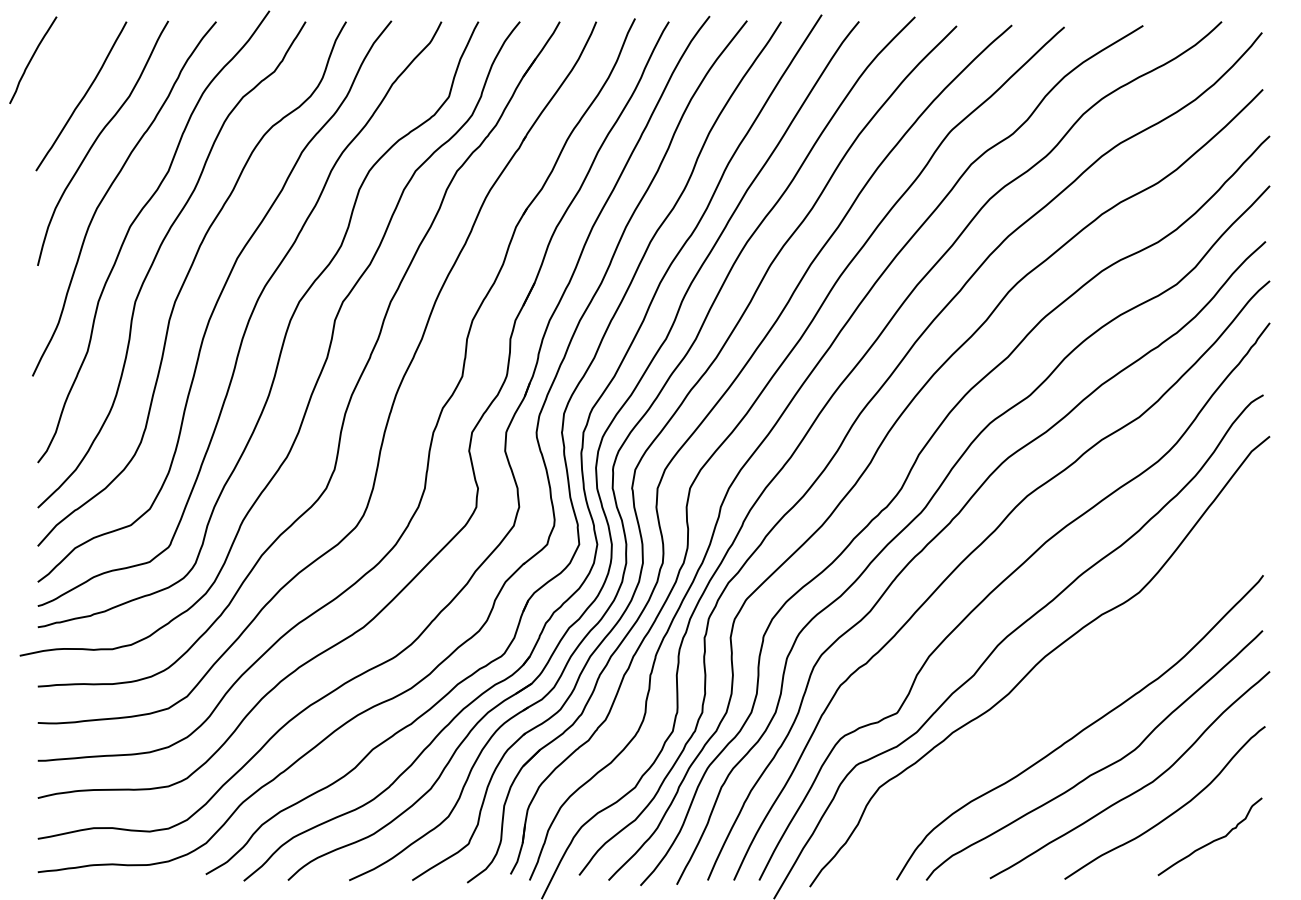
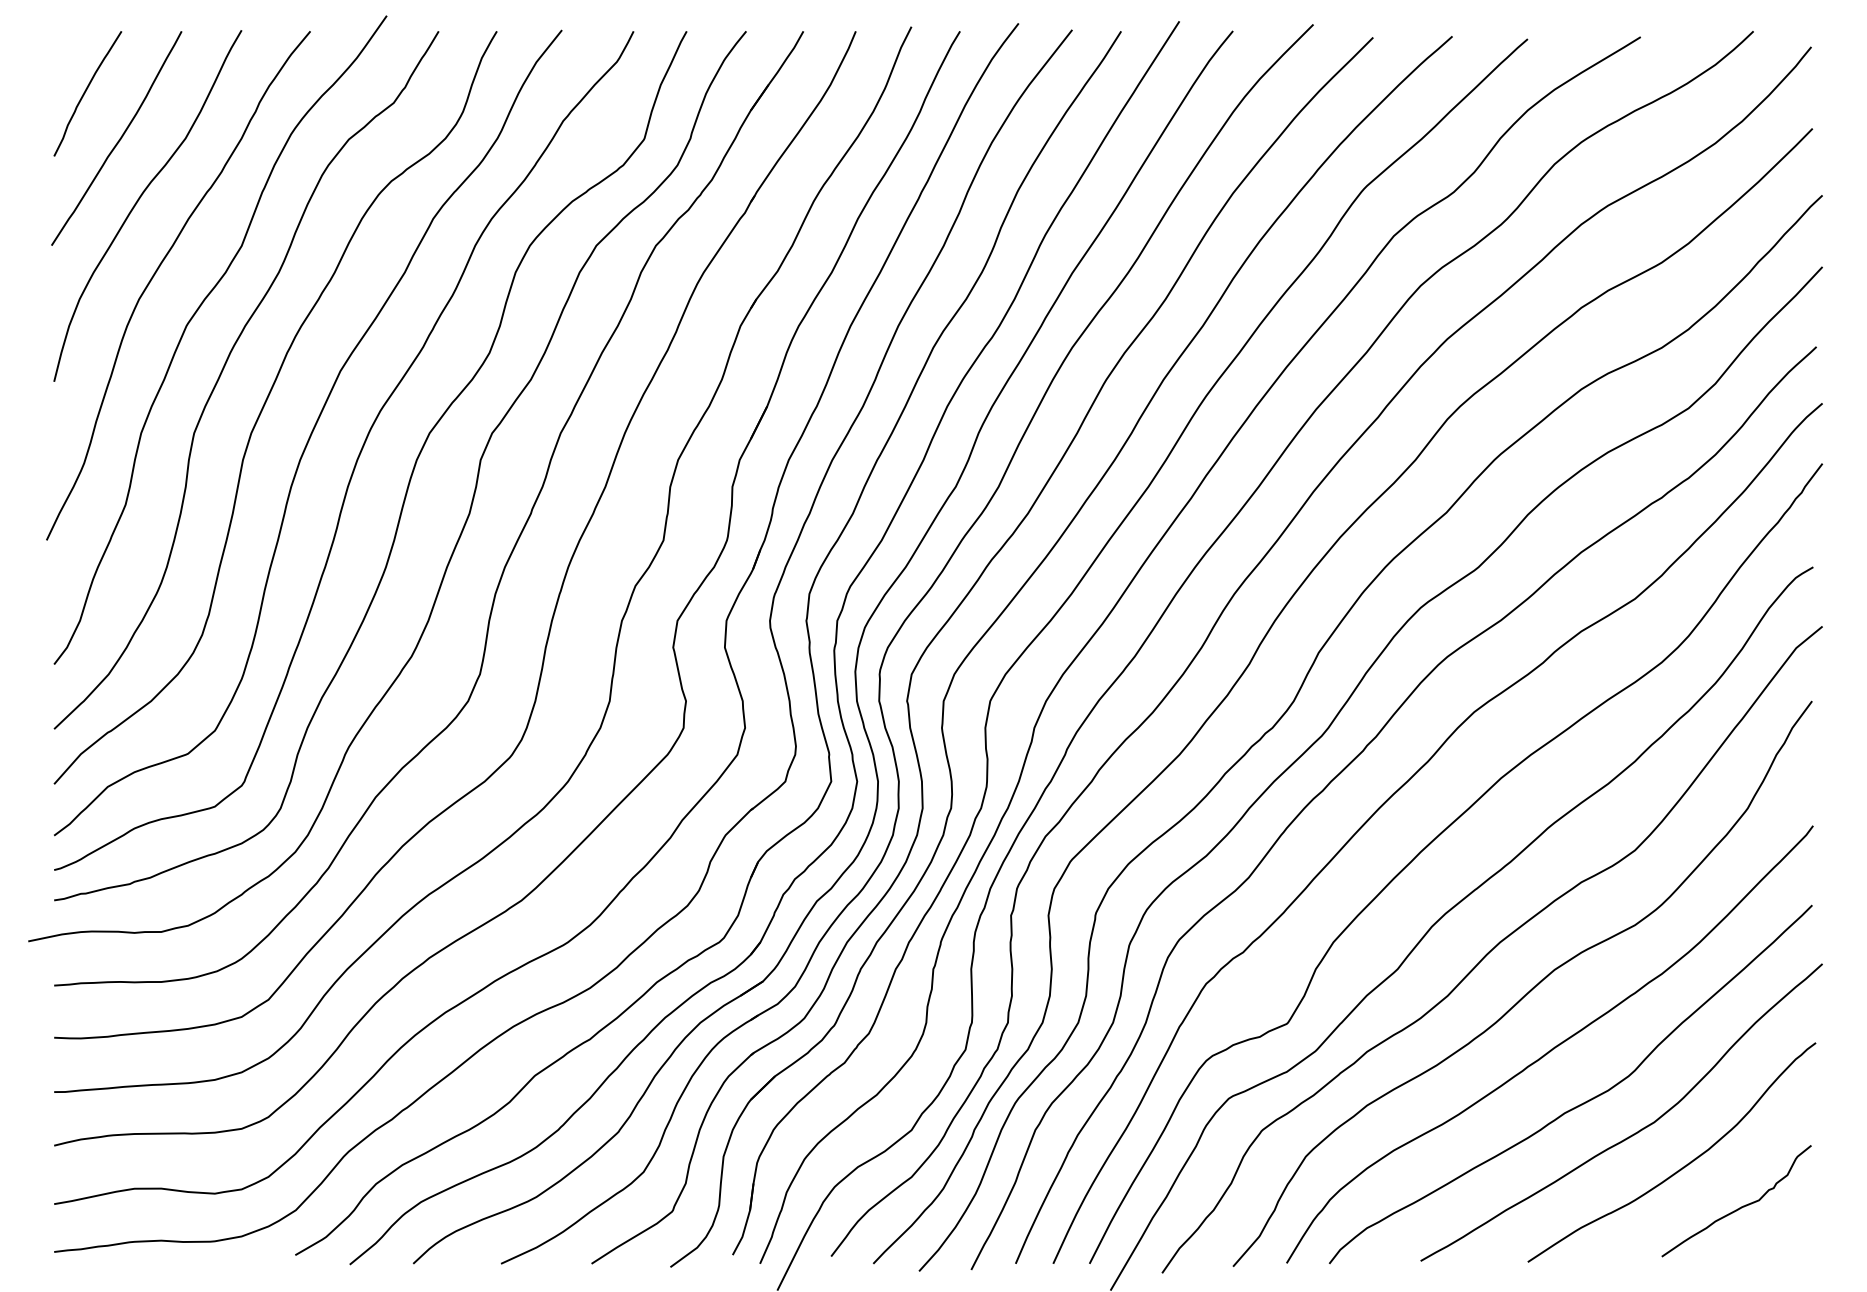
curve: (32, 59) -> (86, 92), moved
curve: (1065, 689) -> (1529, 989), added

